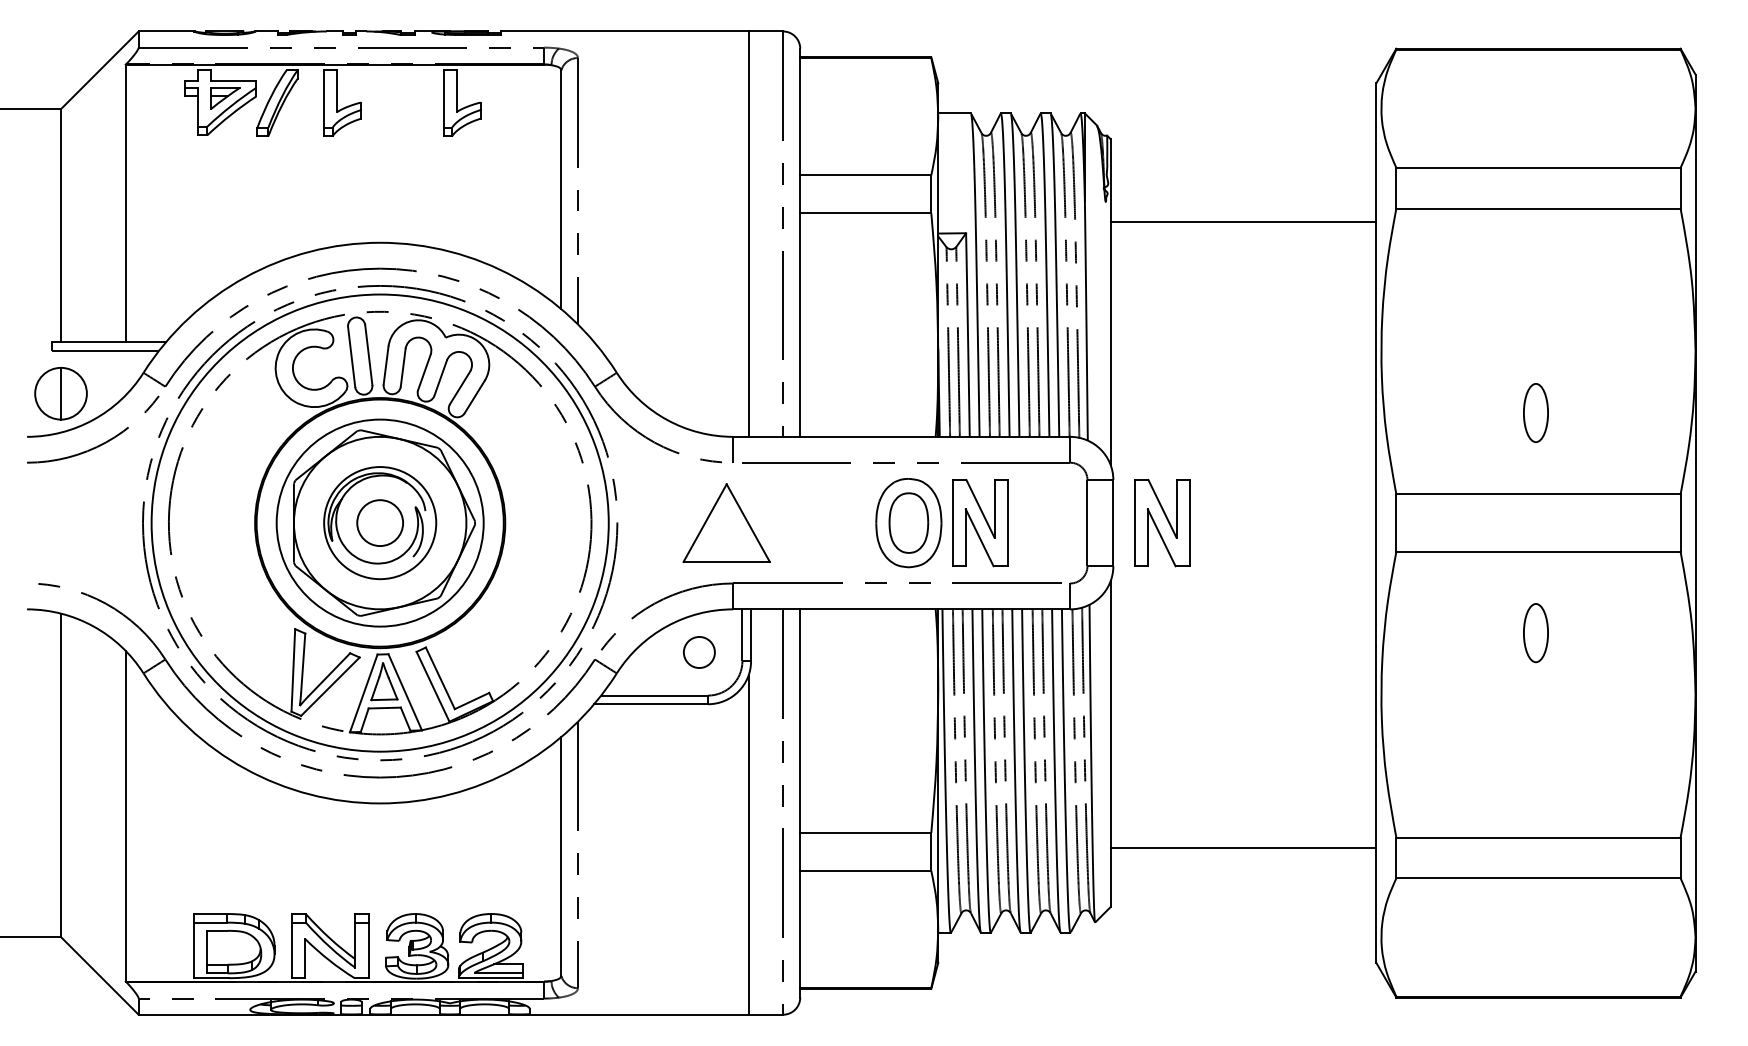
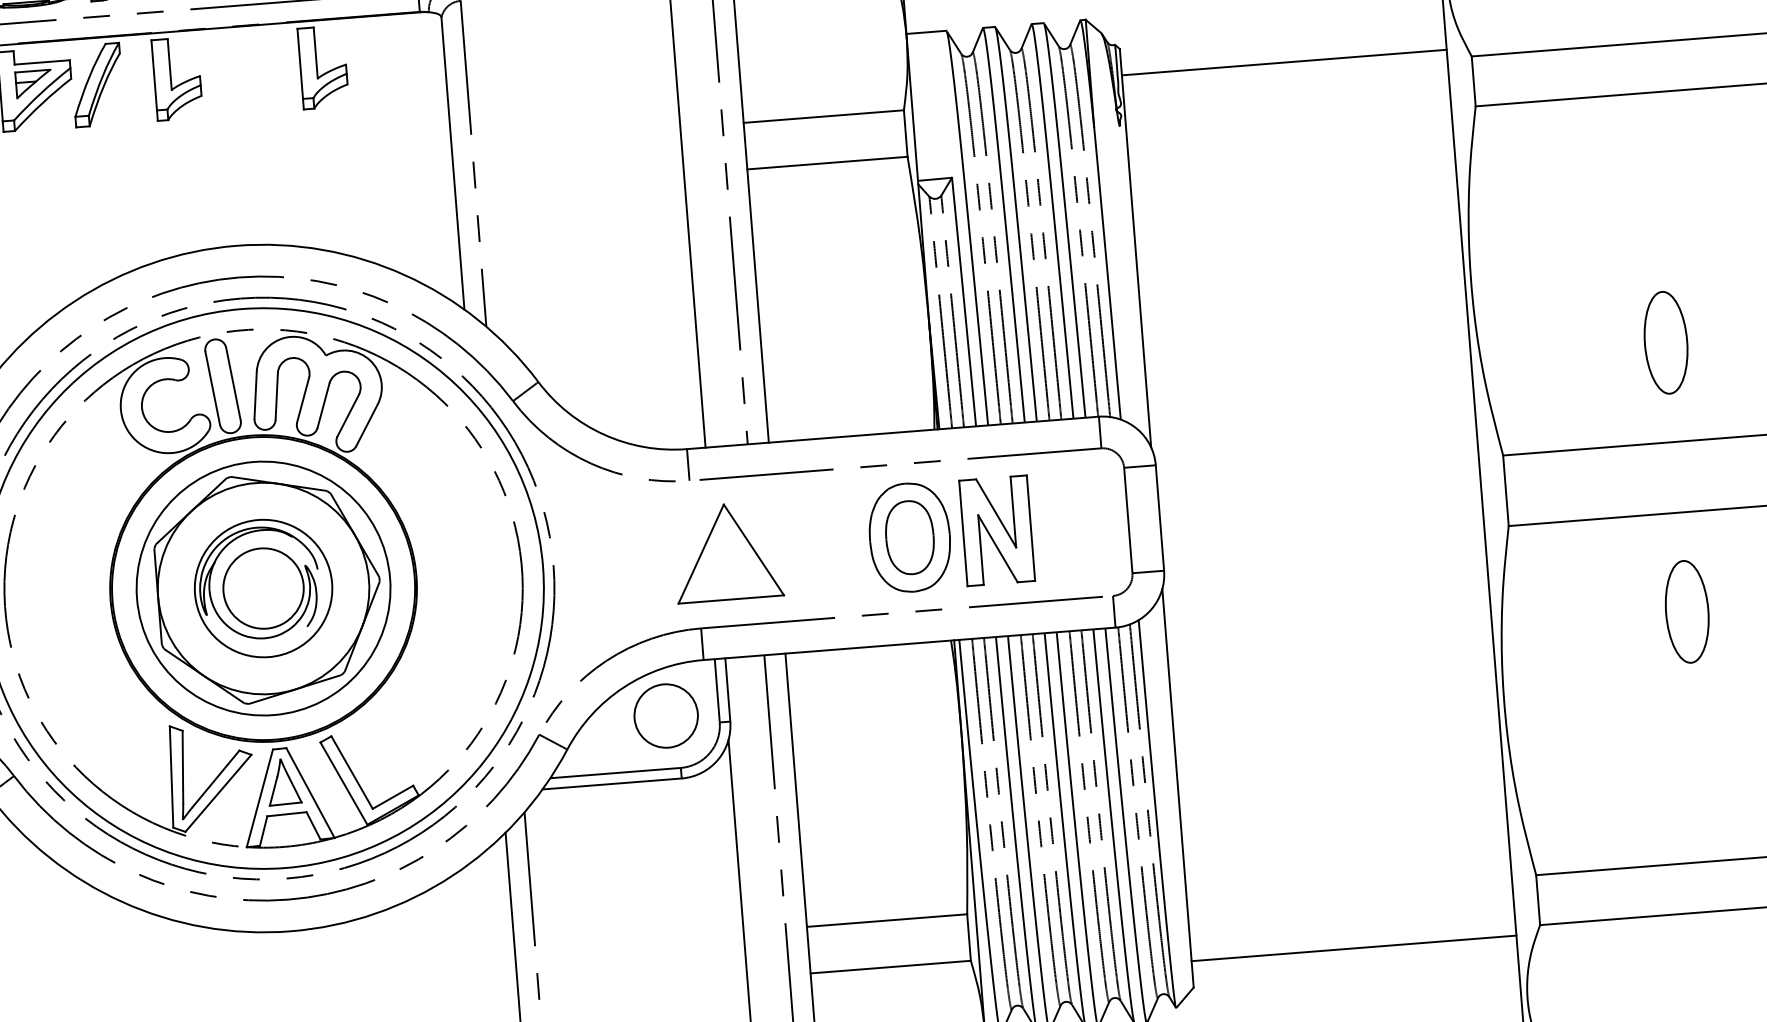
line: (1243, 221) -> (1284, 62), moved
part: (1535, 412) -> (1665, 342), size x1.43
circle: (379, 522) -> (262, 587), size x1.43
part: (726, 522) -> (727, 551), moved
part: (1162, 523) -> (1220, 513), removed
part: (1535, 632) -> (1686, 611), size x1.43
circle: (699, 652) -> (666, 716), size x1.67
line: (1243, 848) -> (1353, 948), moved

